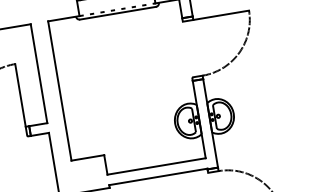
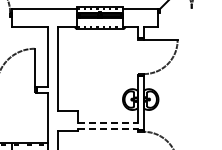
line: (156, 167) -> (107, 123), solid -> dashed
line: (157, 177) -> (107, 129), solid -> dashed

